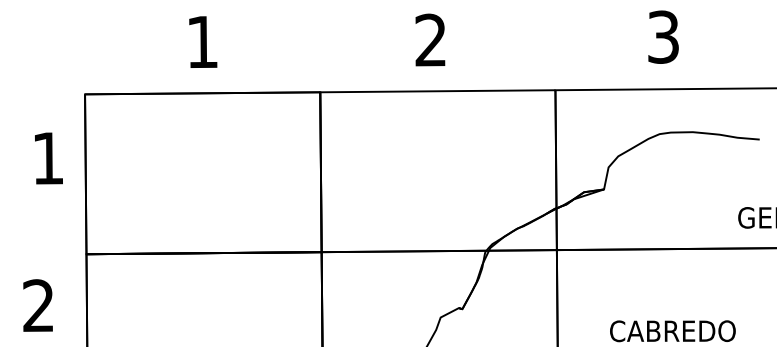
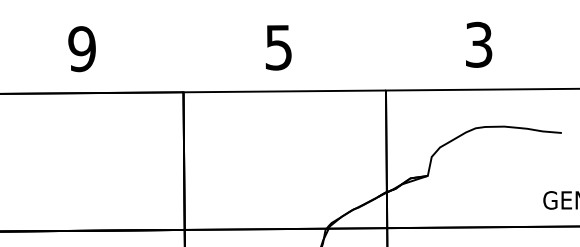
text: (430, 40) -> (278, 47), 2 -> 5
text: (202, 41) -> (82, 48), 1 -> 9

